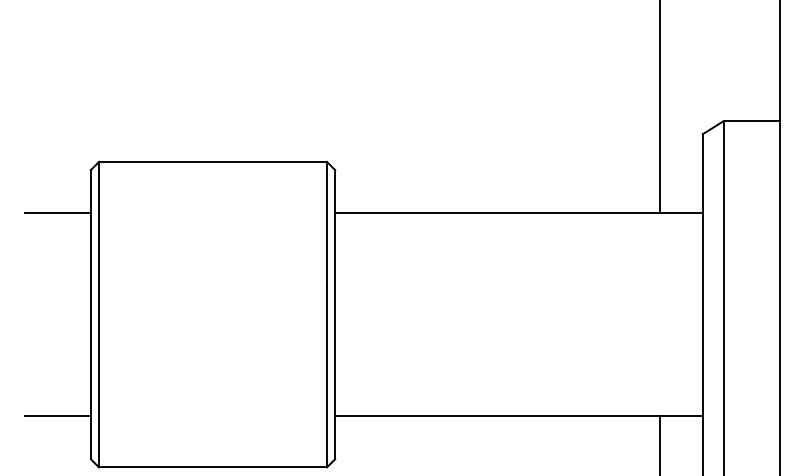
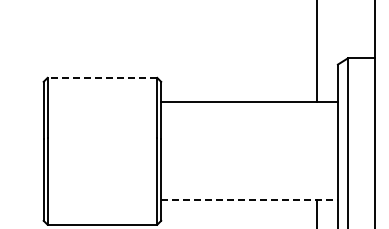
line: (213, 161) -> (102, 77), solid -> dashed
line: (57, 213) -> (27, 102), removed
line: (57, 416) -> (27, 200), removed
line: (520, 416) -> (250, 200), solid -> dashed

